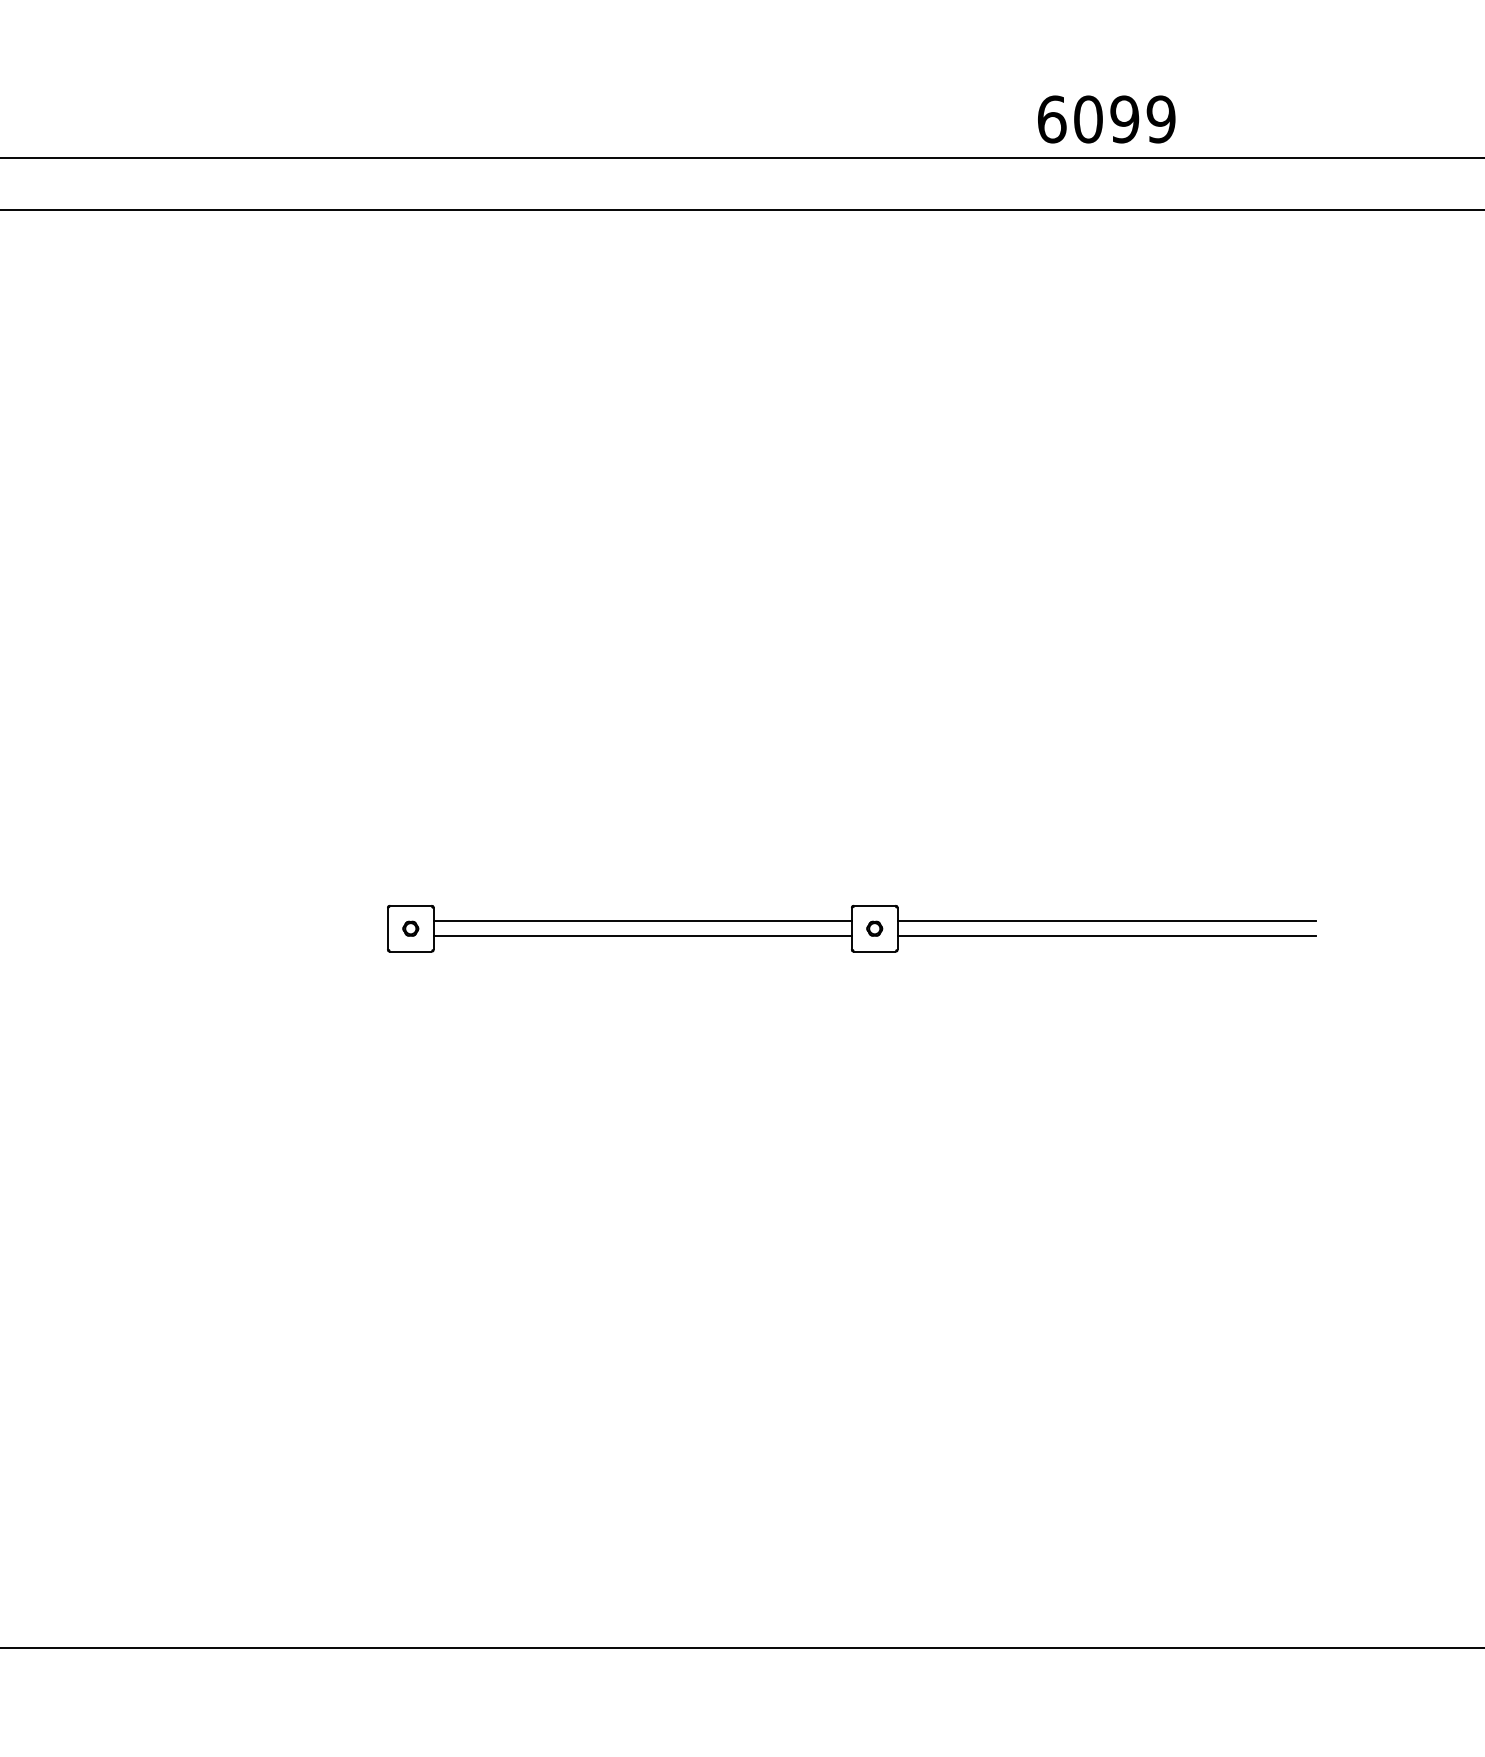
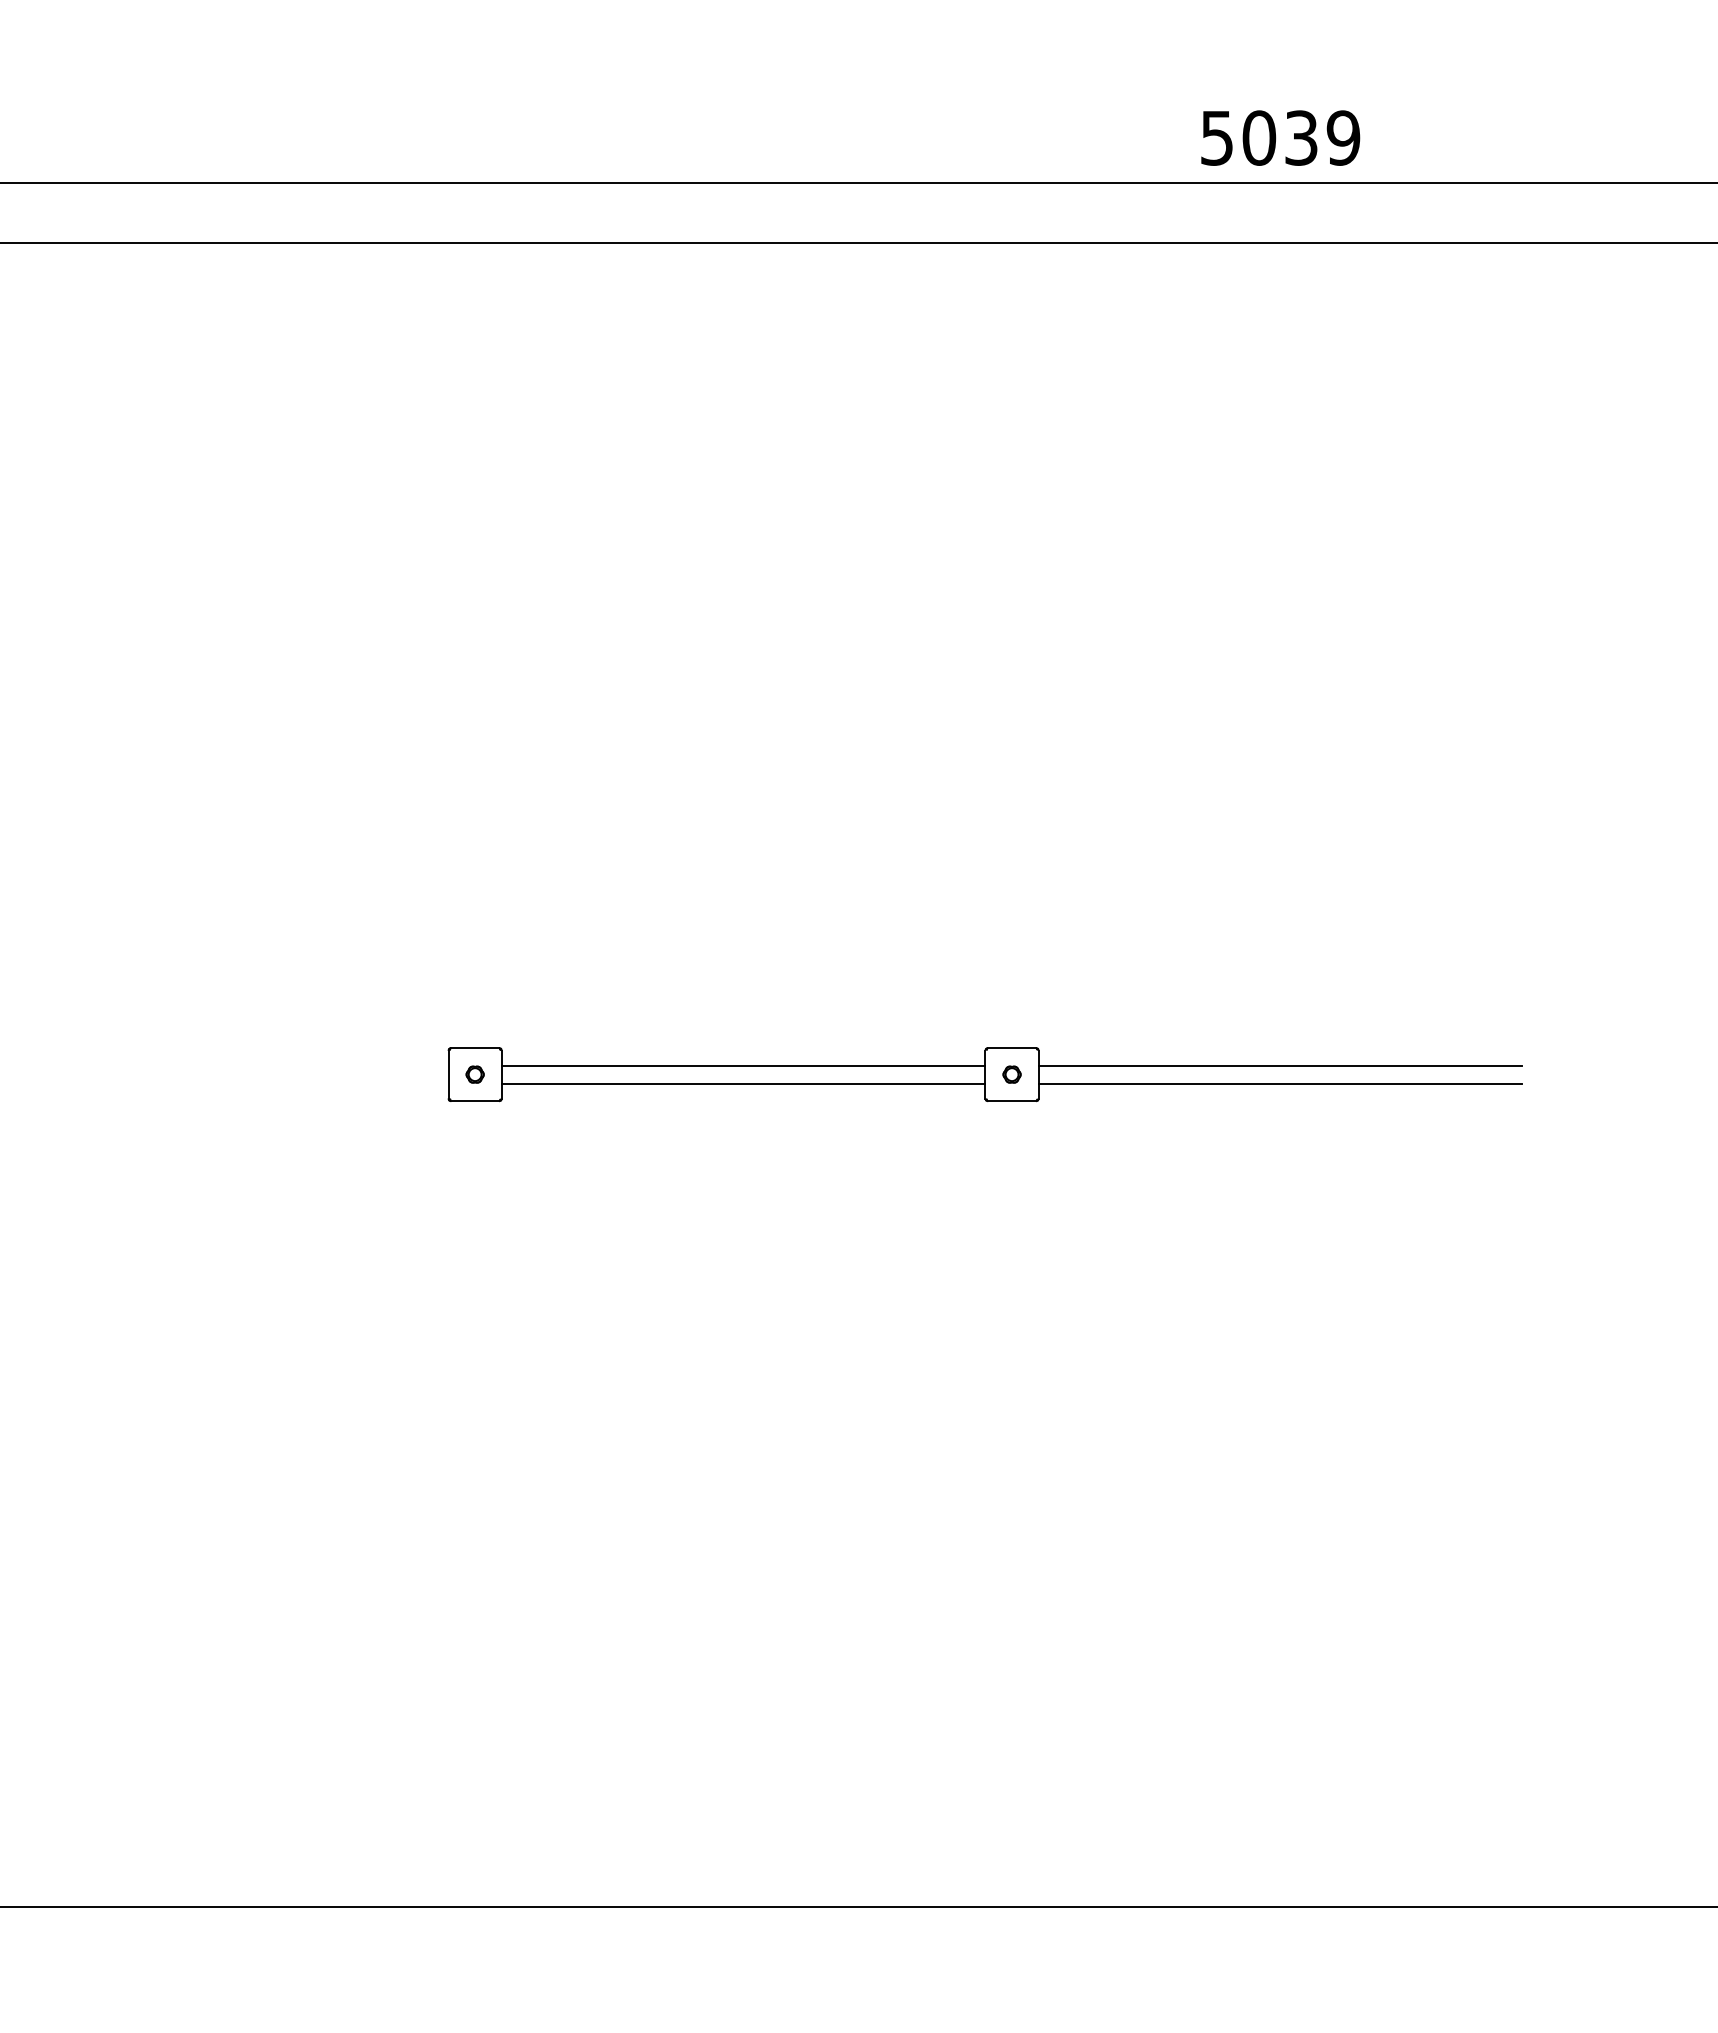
text: (1087, 118) -> (1258, 137), 6099 -> 5039

